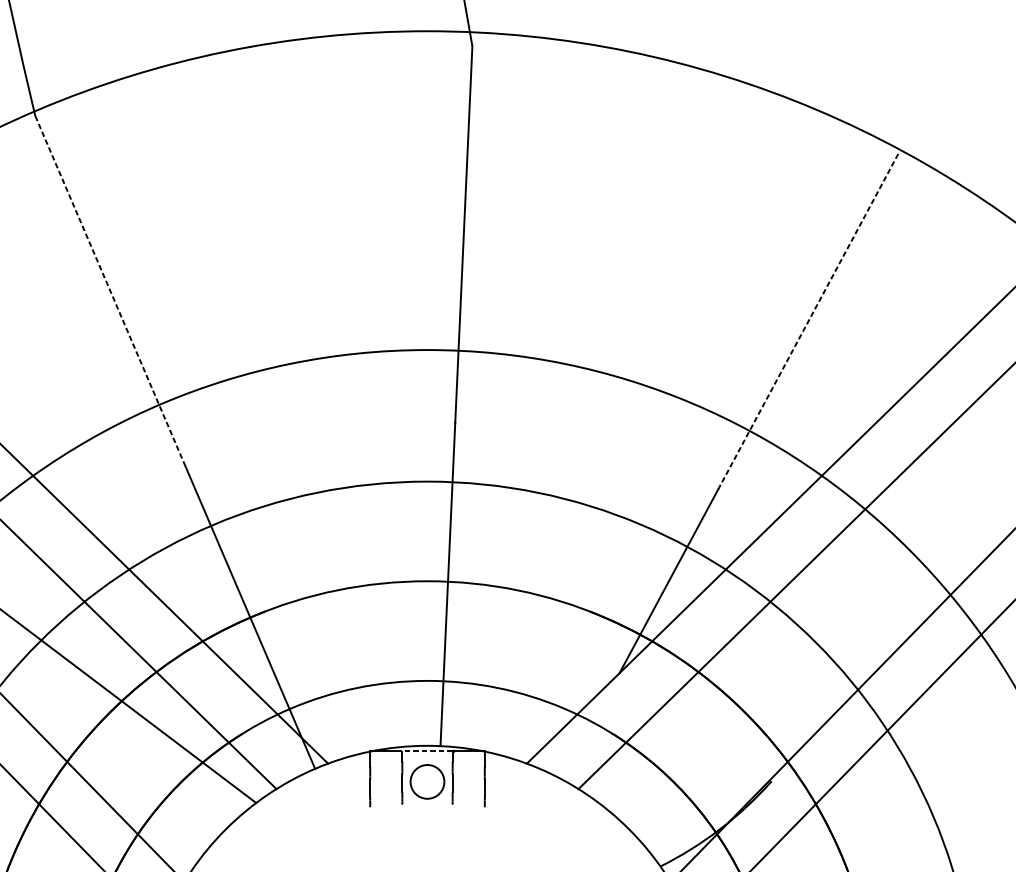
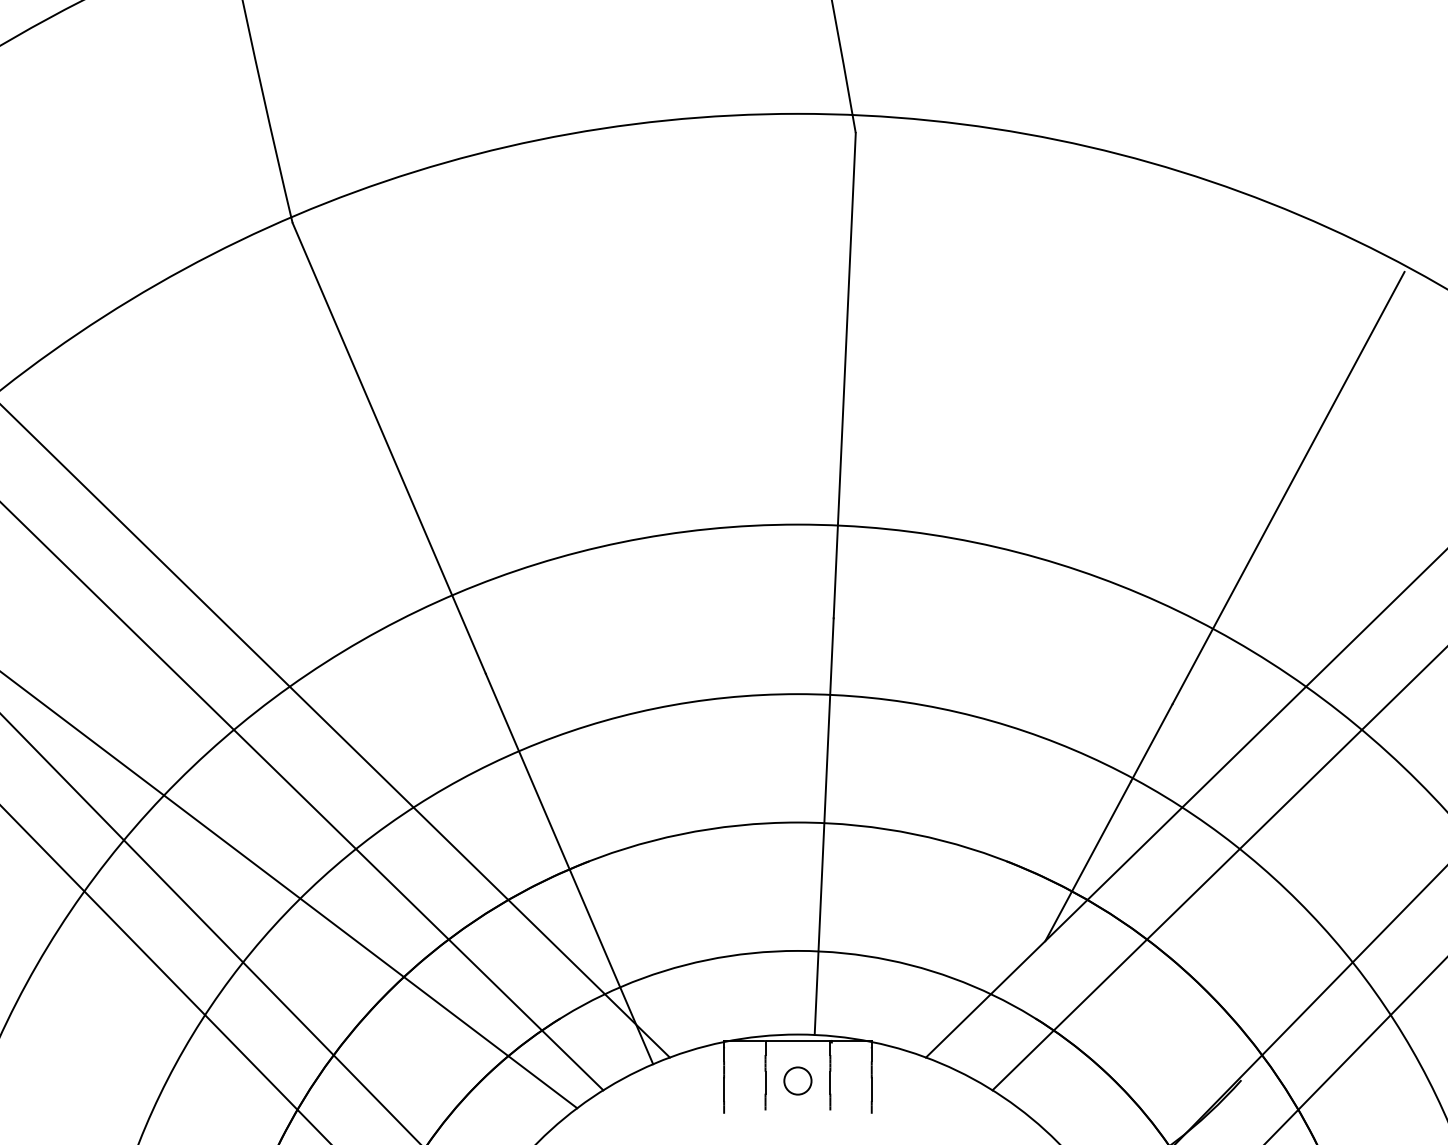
line: (110, 290) -> (389, 448), dashed -> solid
line: (808, 322) -> (1288, 488), dashed -> solid
line: (427, 750) -> (797, 1040), dashed -> solid
circle: (427, 781) -> (797, 1080), size x0.62

